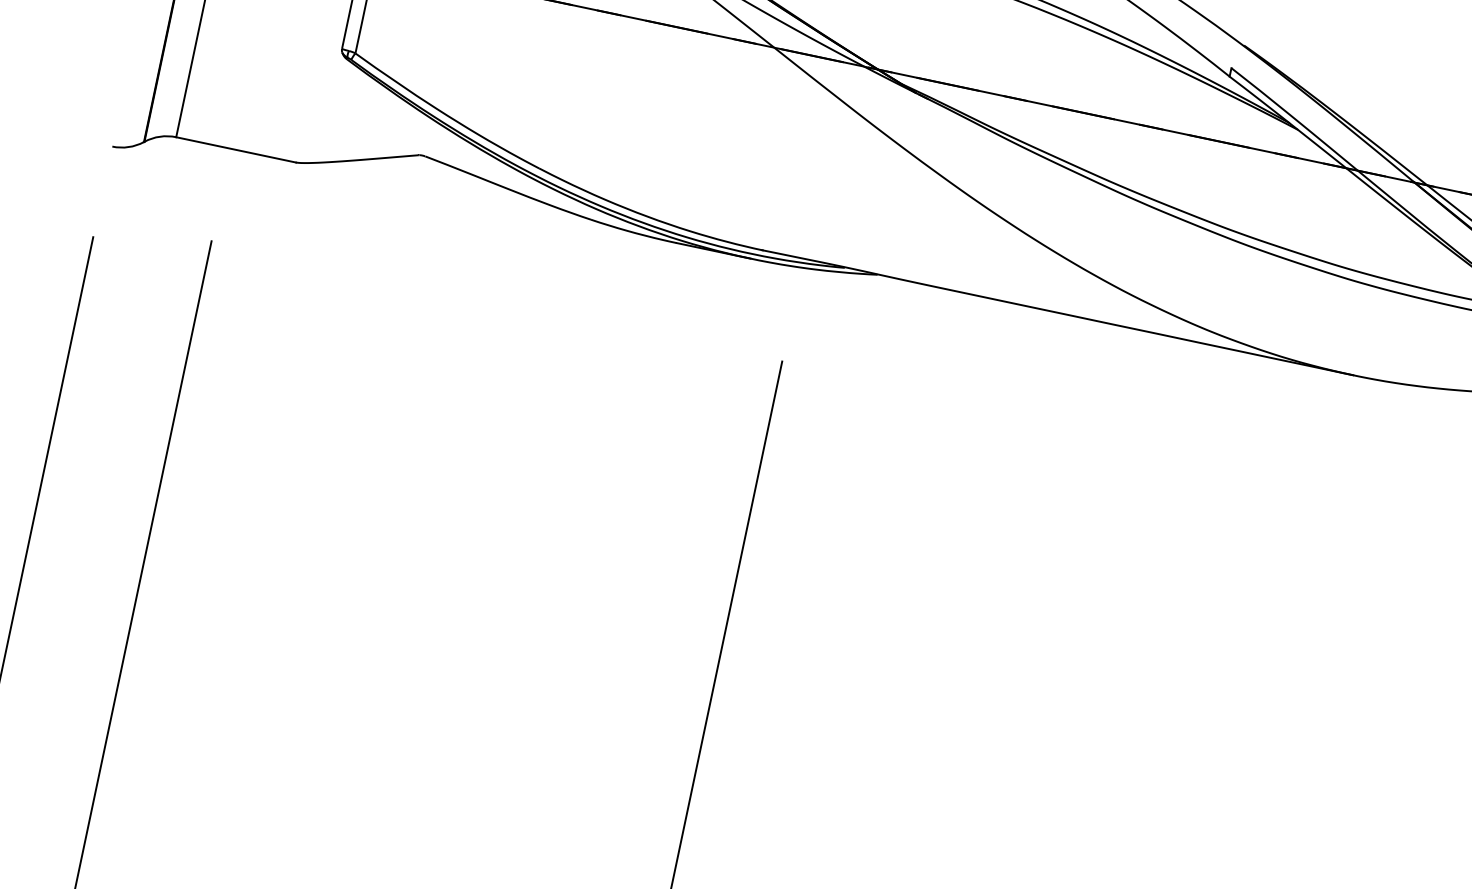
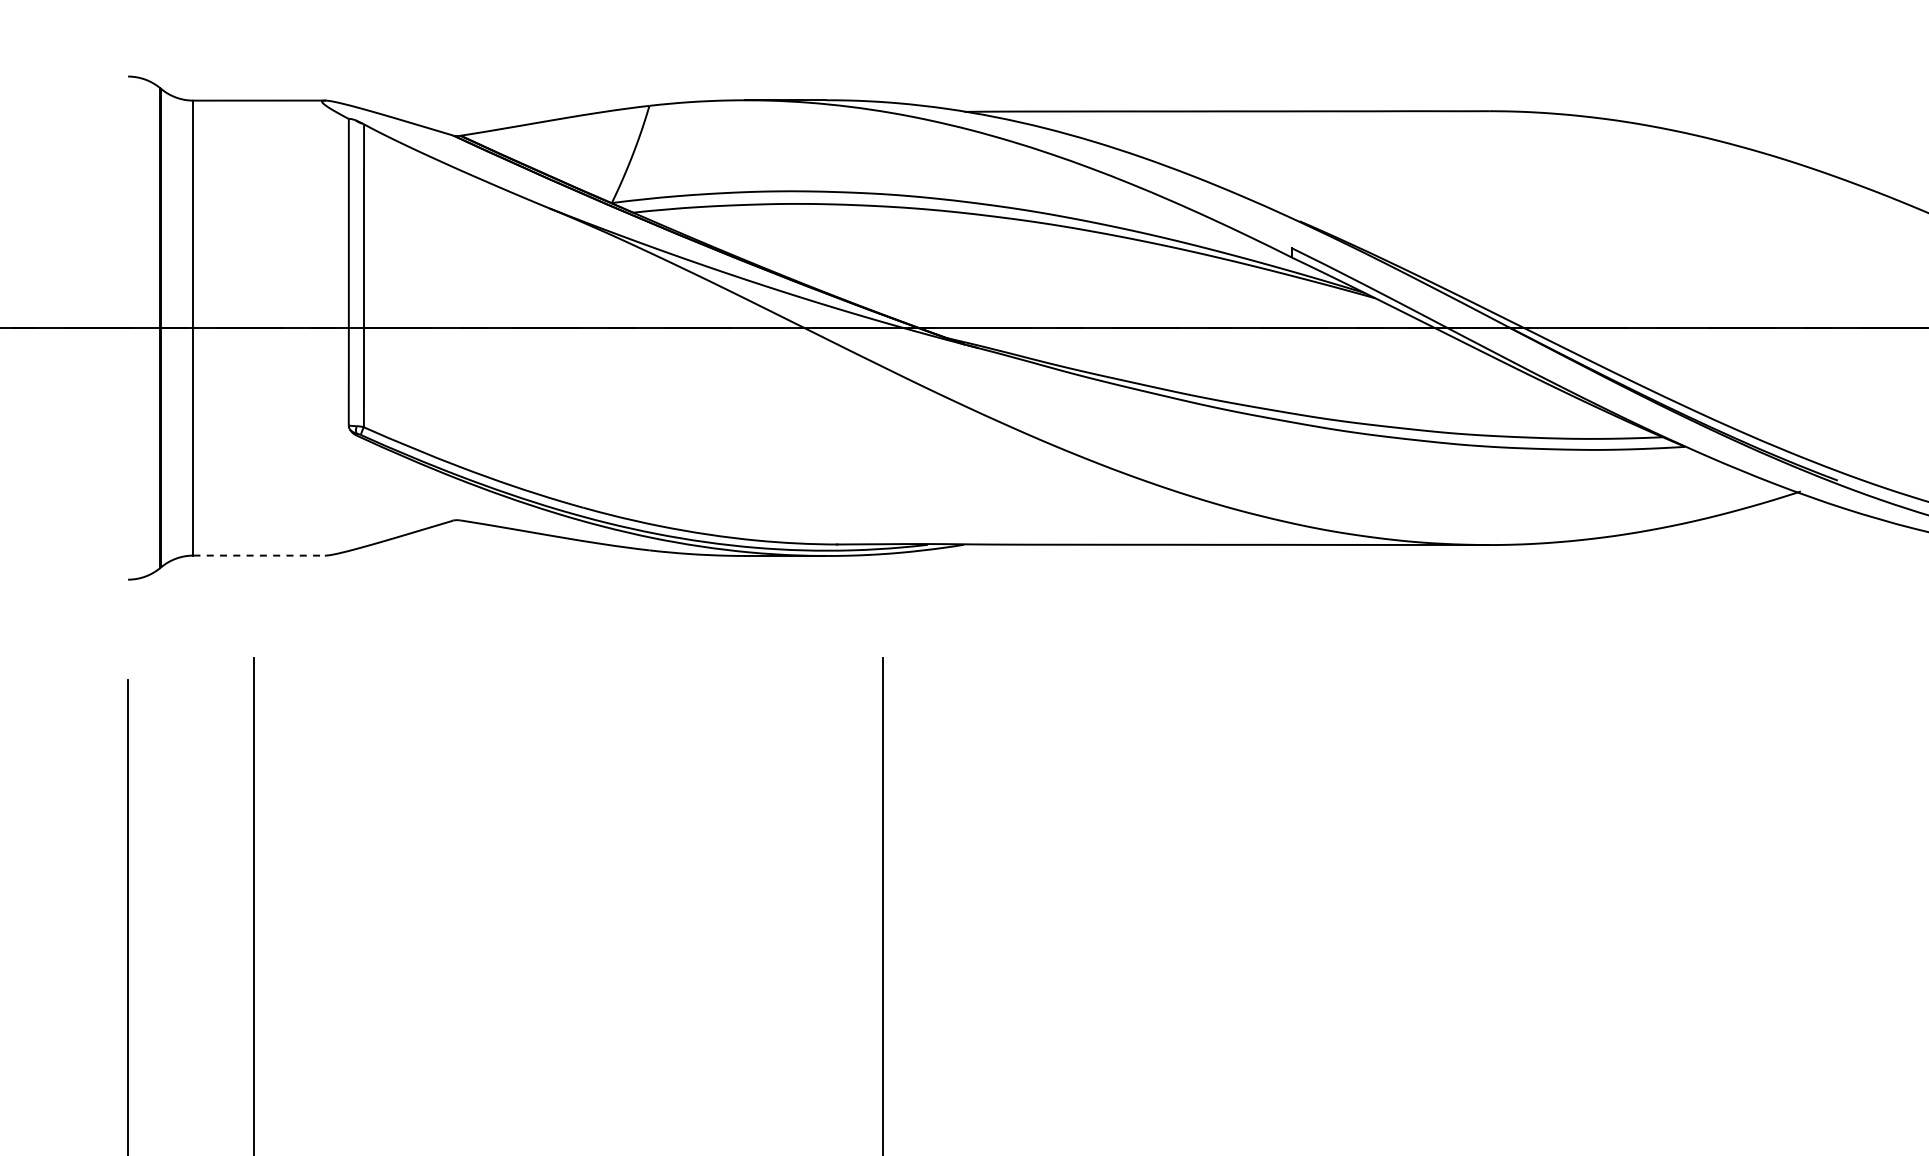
line: (236, 149) -> (259, 555), solid -> dashed

